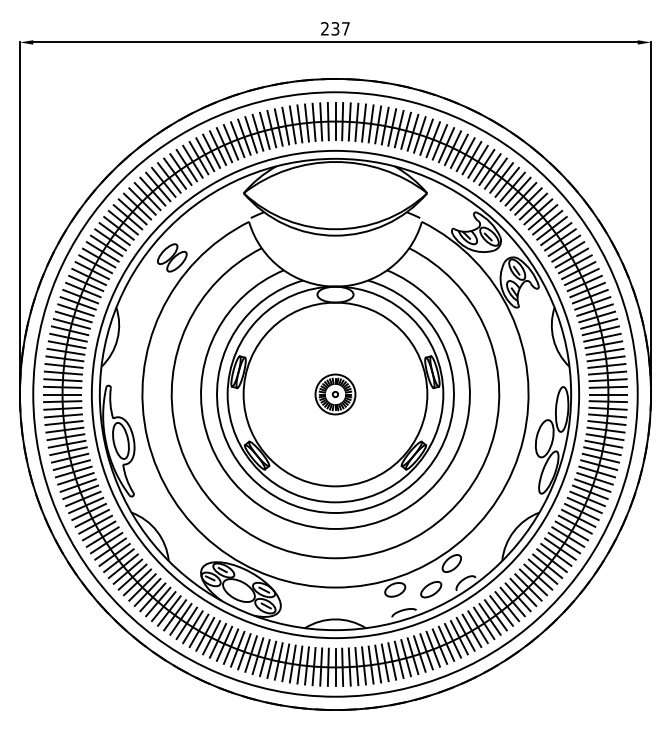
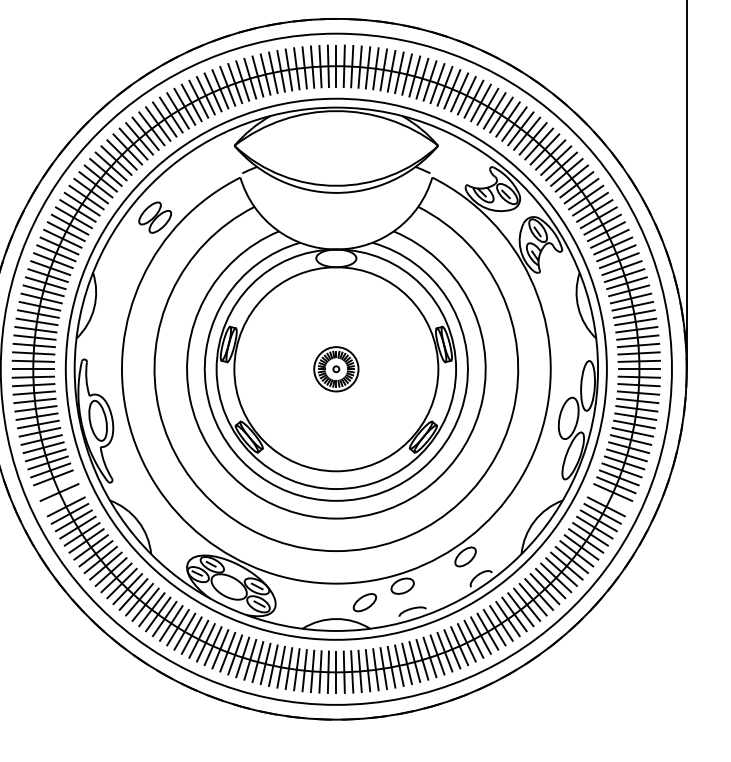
line: (83, 498) -> (56, 484), removed
line: (88, 511) -> (62, 499), removed
line: (581, 511) -> (609, 499), removed
part: (431, 589) -> (365, 602), moved

